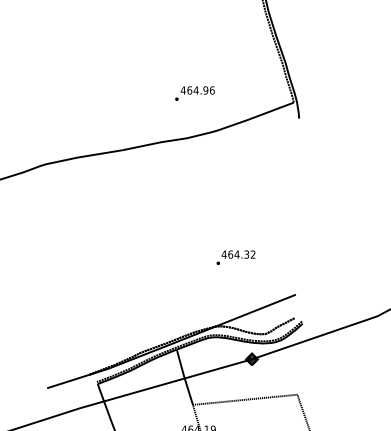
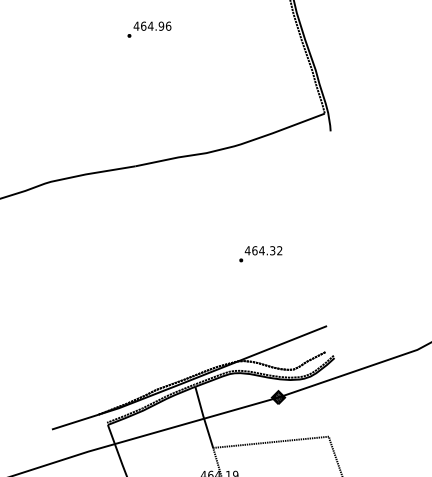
text: (195, 93) -> (149, 29), moved
text: (235, 258) -> (260, 254), moved

